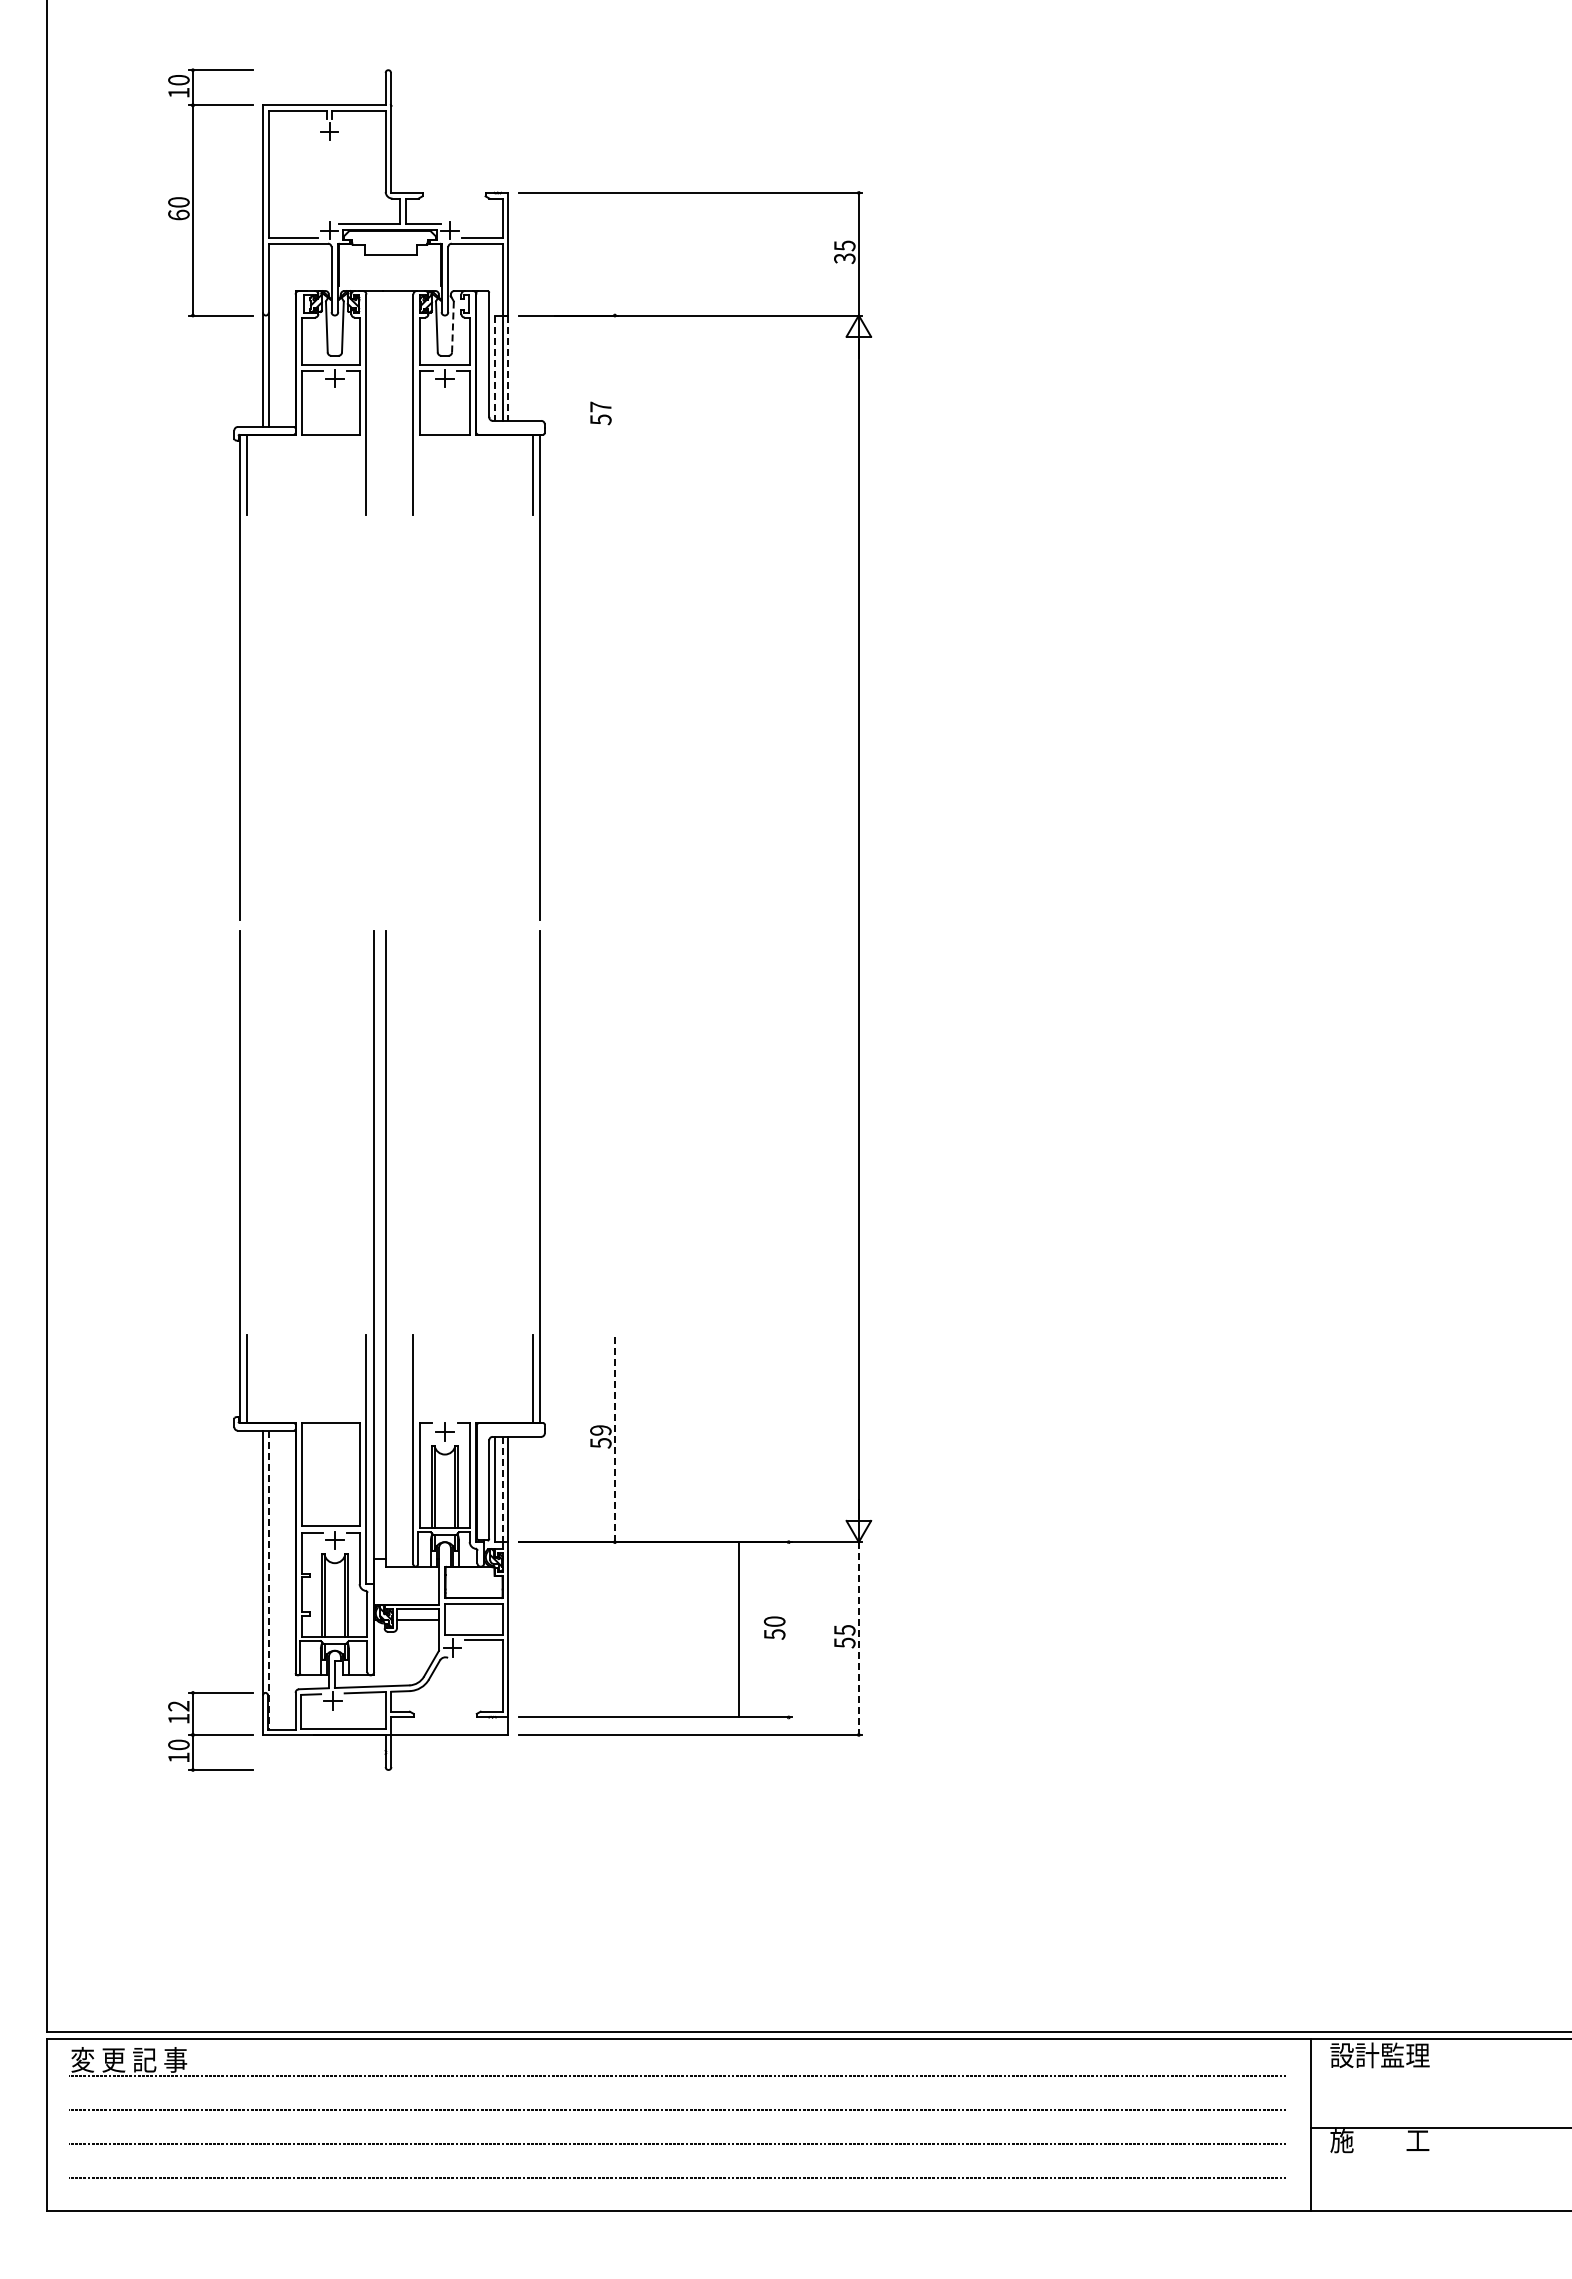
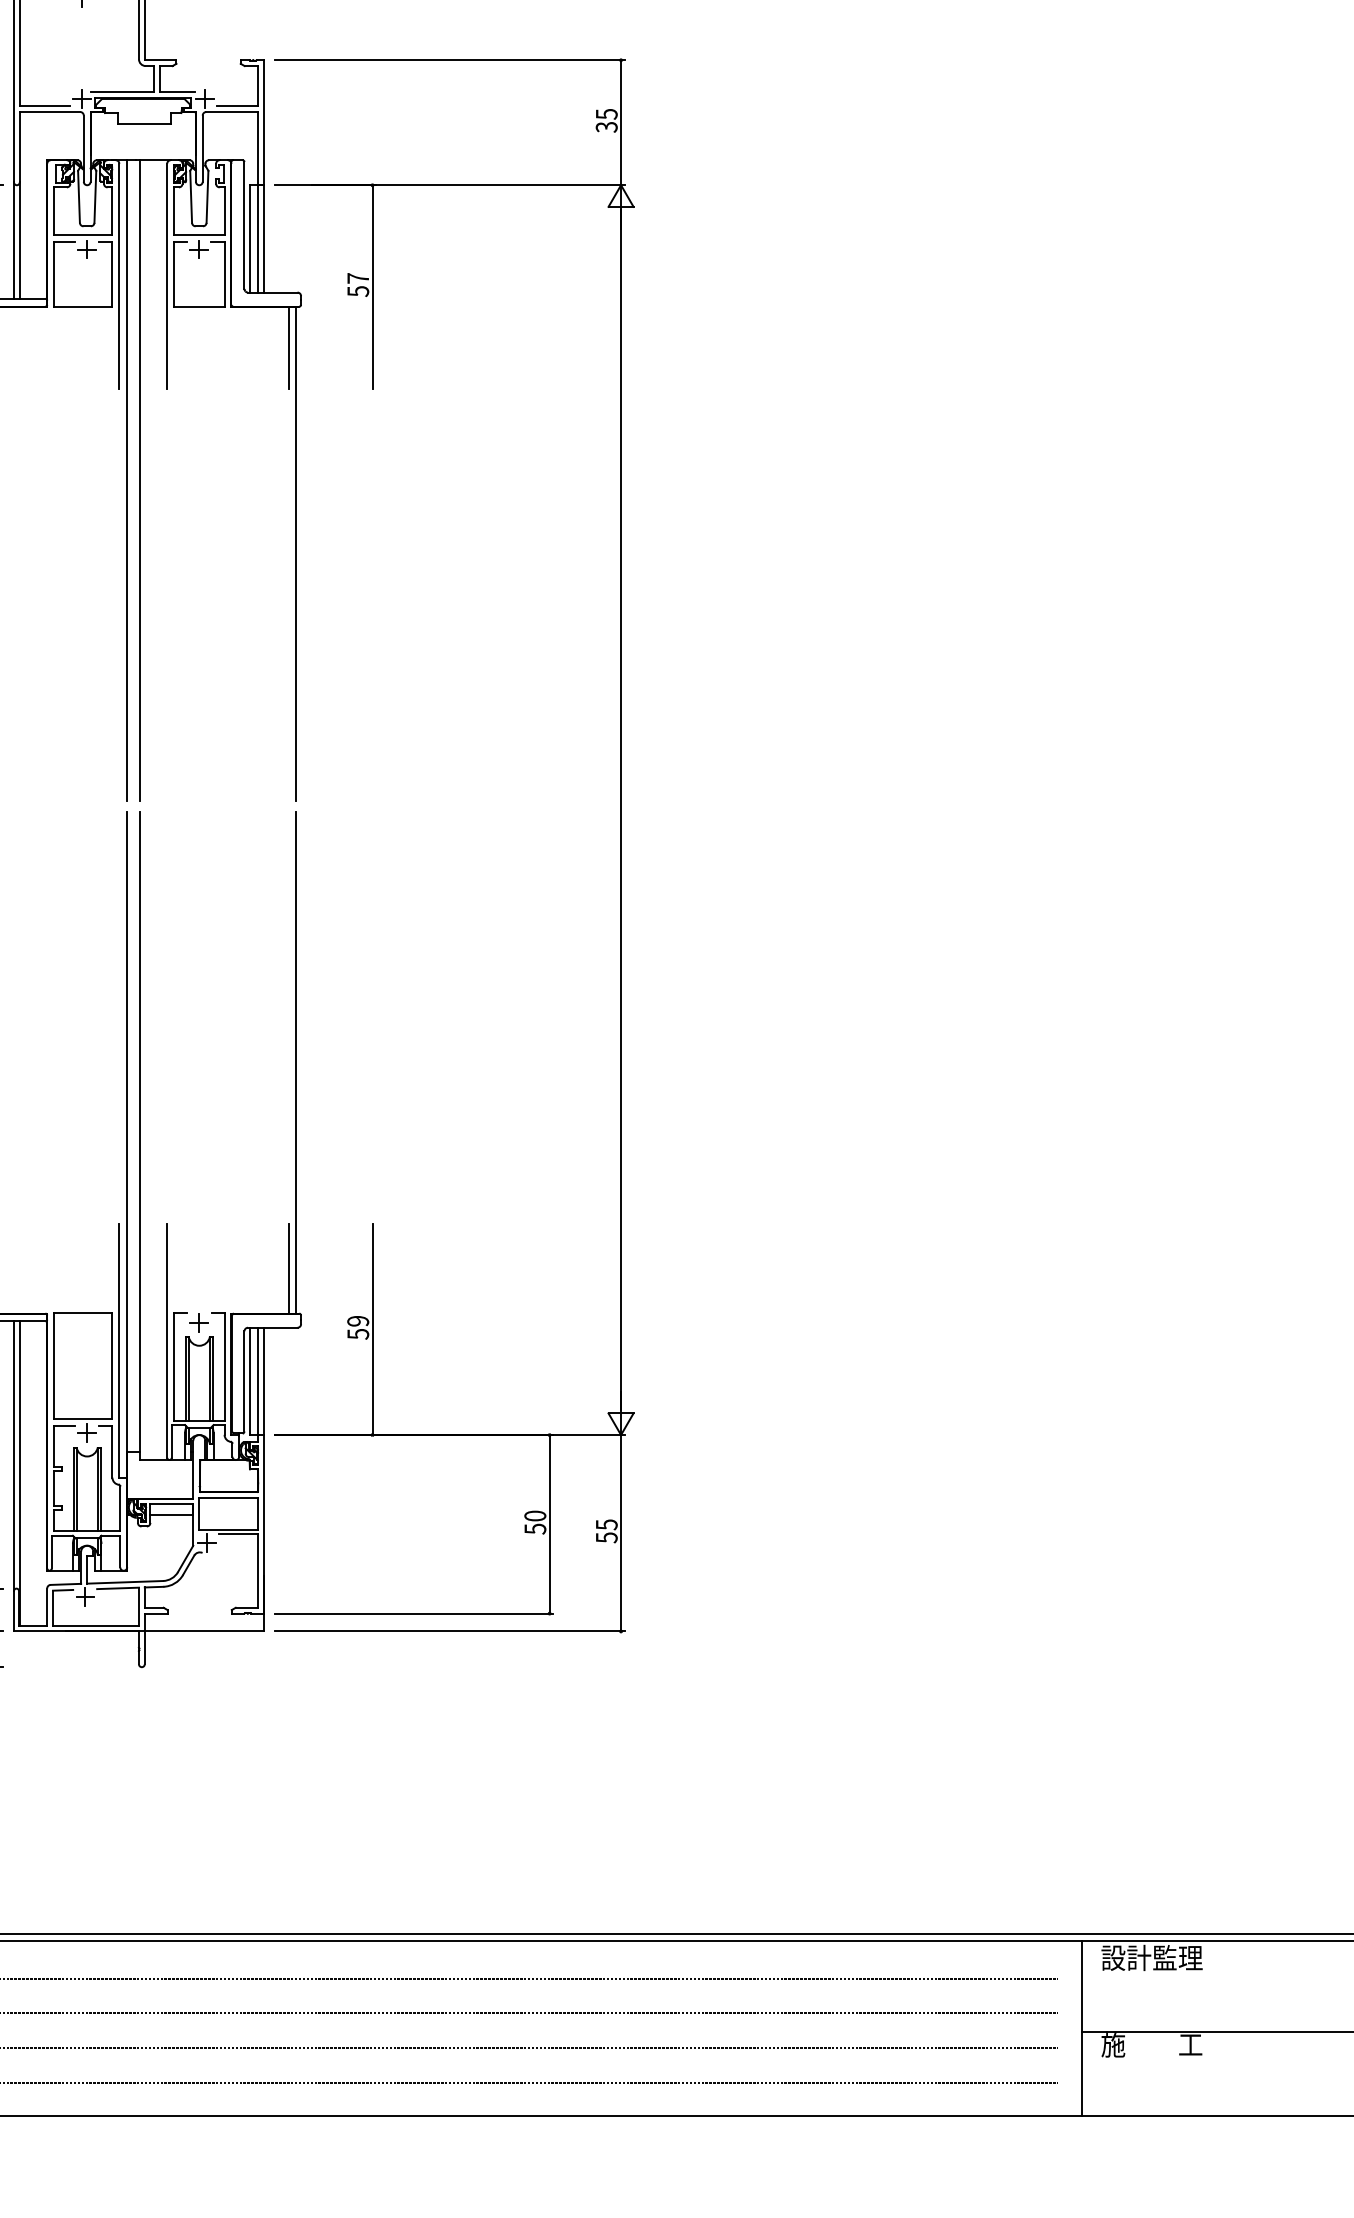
line: (452, 326) -> (207, 196), dashed -> solid
line: (494, 368) -> (249, 239), dashed -> solid
line: (508, 368) -> (264, 239), dashed -> solid
line: (614, 415) -> (372, 287), added
line: (374, 605) -> (127, 480), added
line: (386, 605) -> (139, 480), added
line: (614, 1438) -> (372, 1329), dashed -> solid
line: (502, 1489) -> (257, 1381), dashed -> solid
line: (268, 1580) -> (19, 1474), dashed -> solid
line: (738, 1629) -> (549, 1524), moved
line: (858, 1639) -> (620, 1534), dashed -> solid

